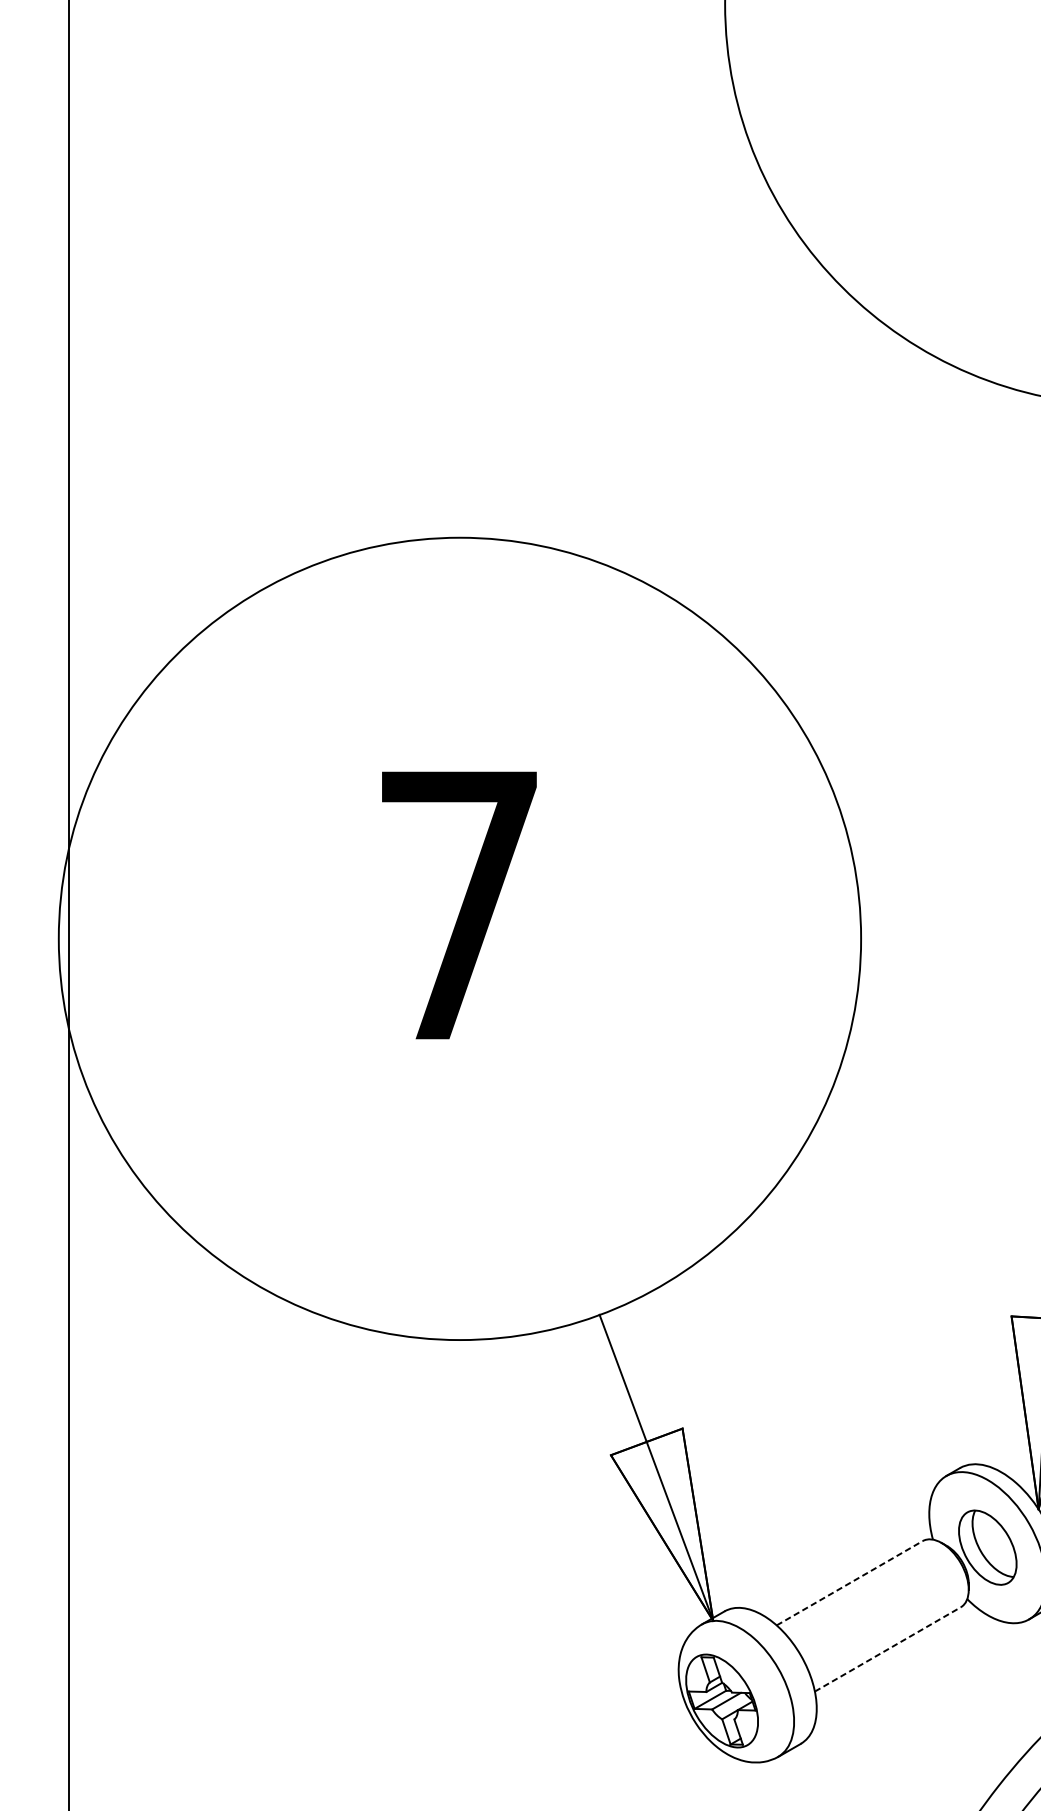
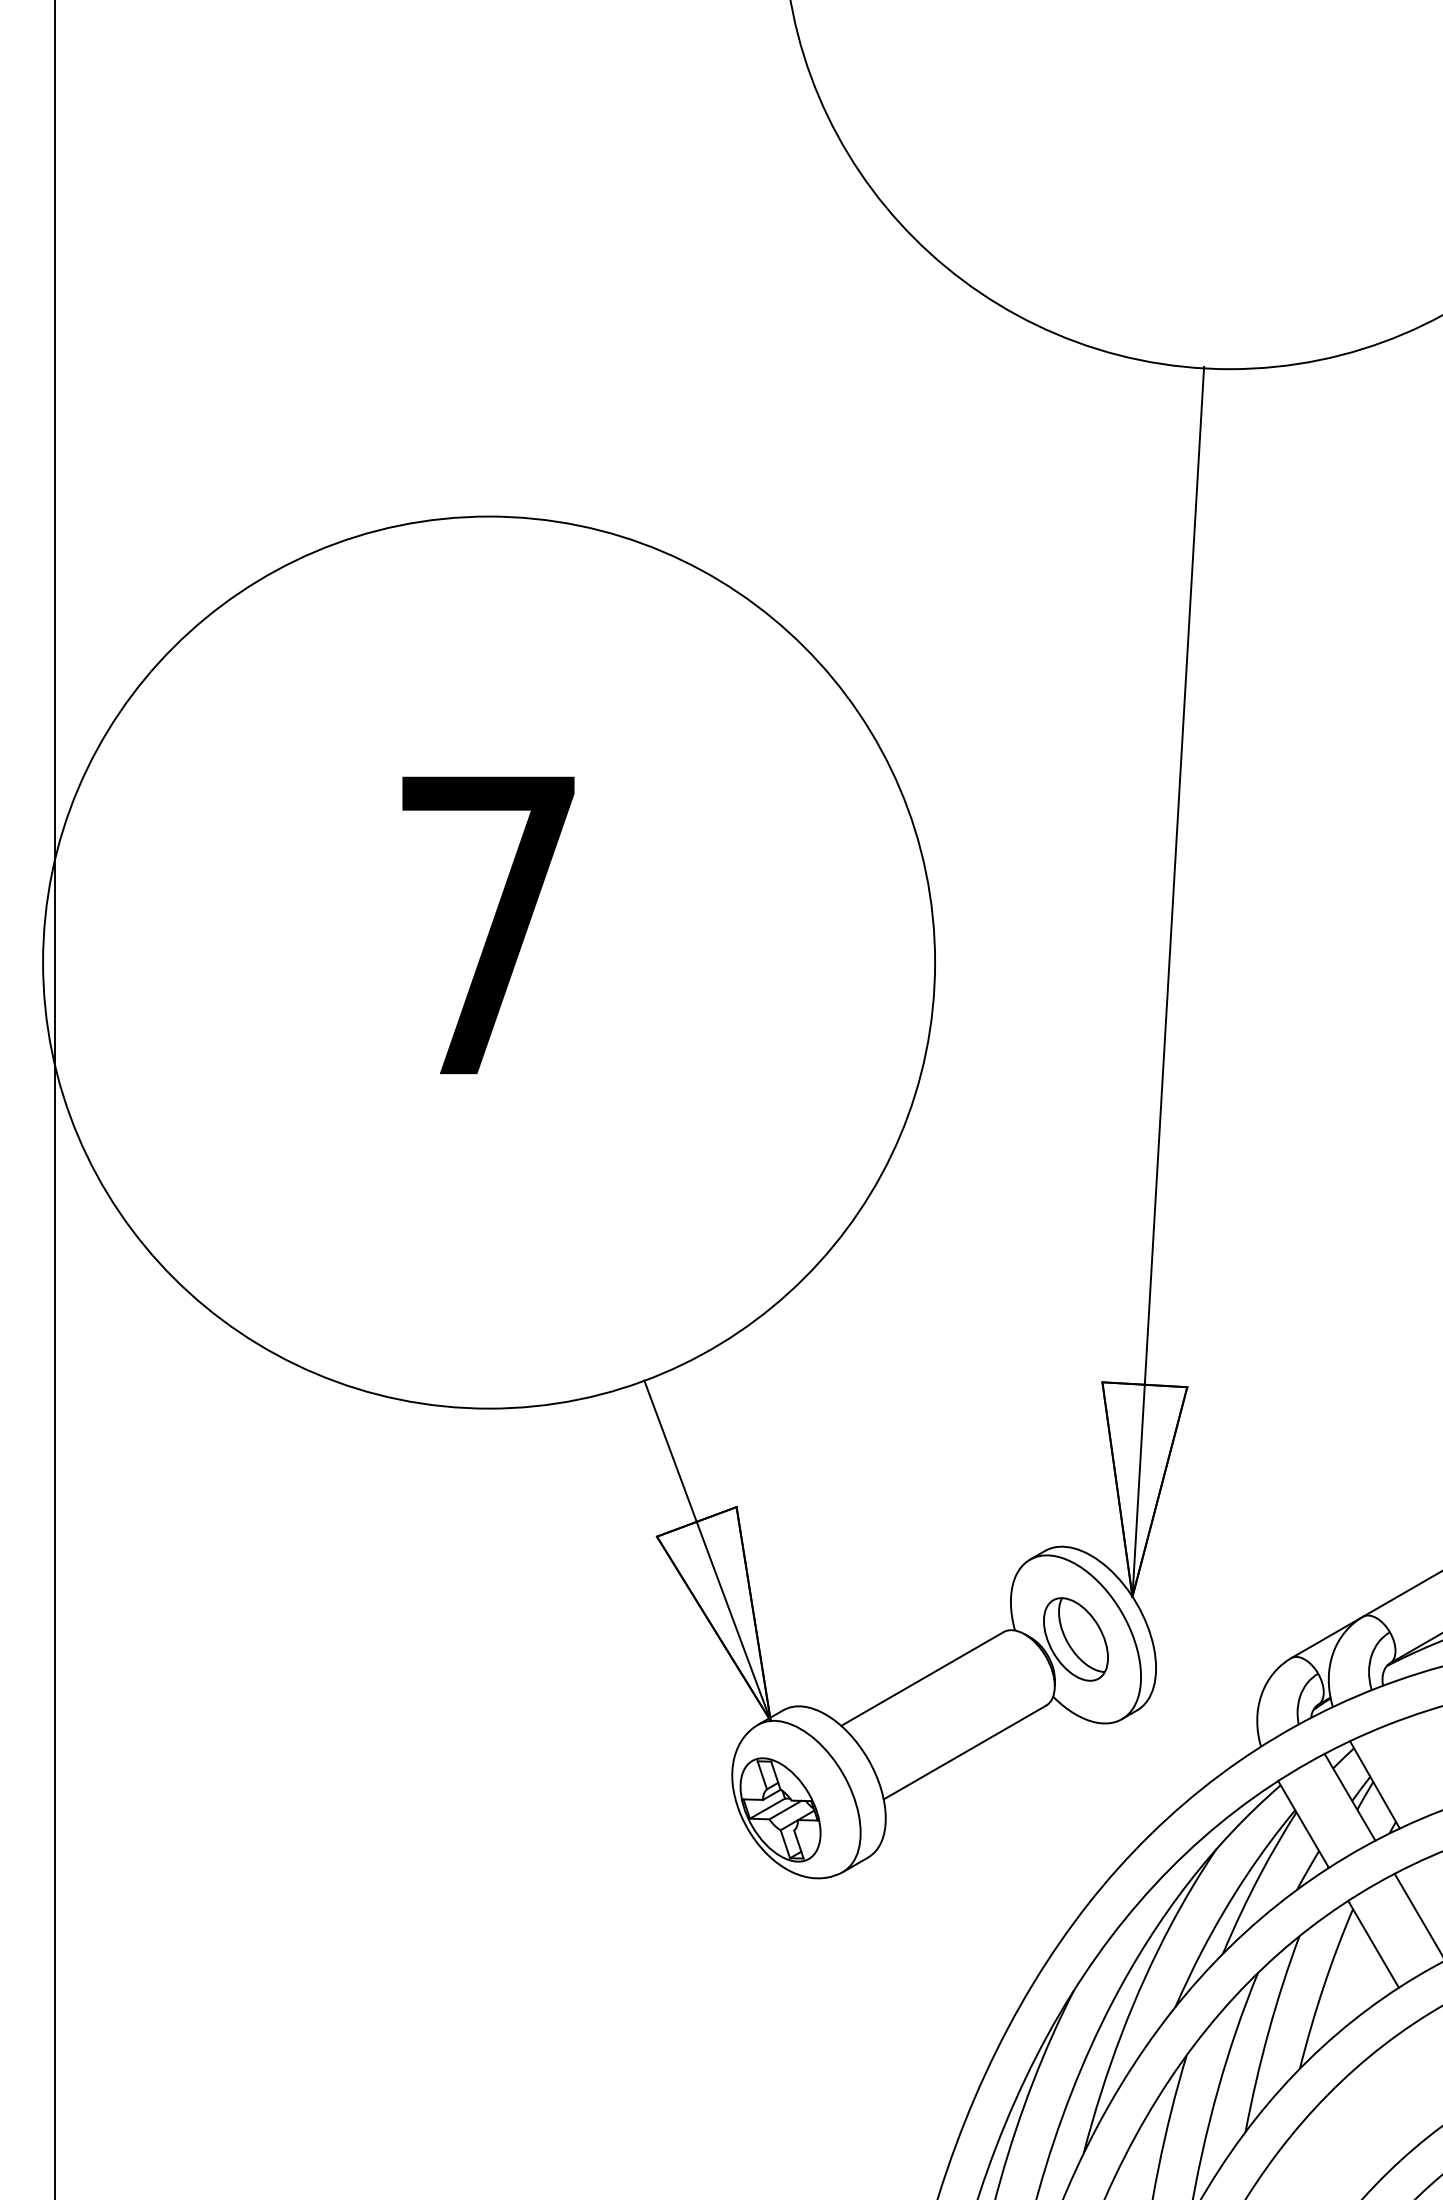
line: (849, 1583) -> (922, 1679), dashed -> solid
line: (887, 1649) -> (964, 1752), dashed -> solid

